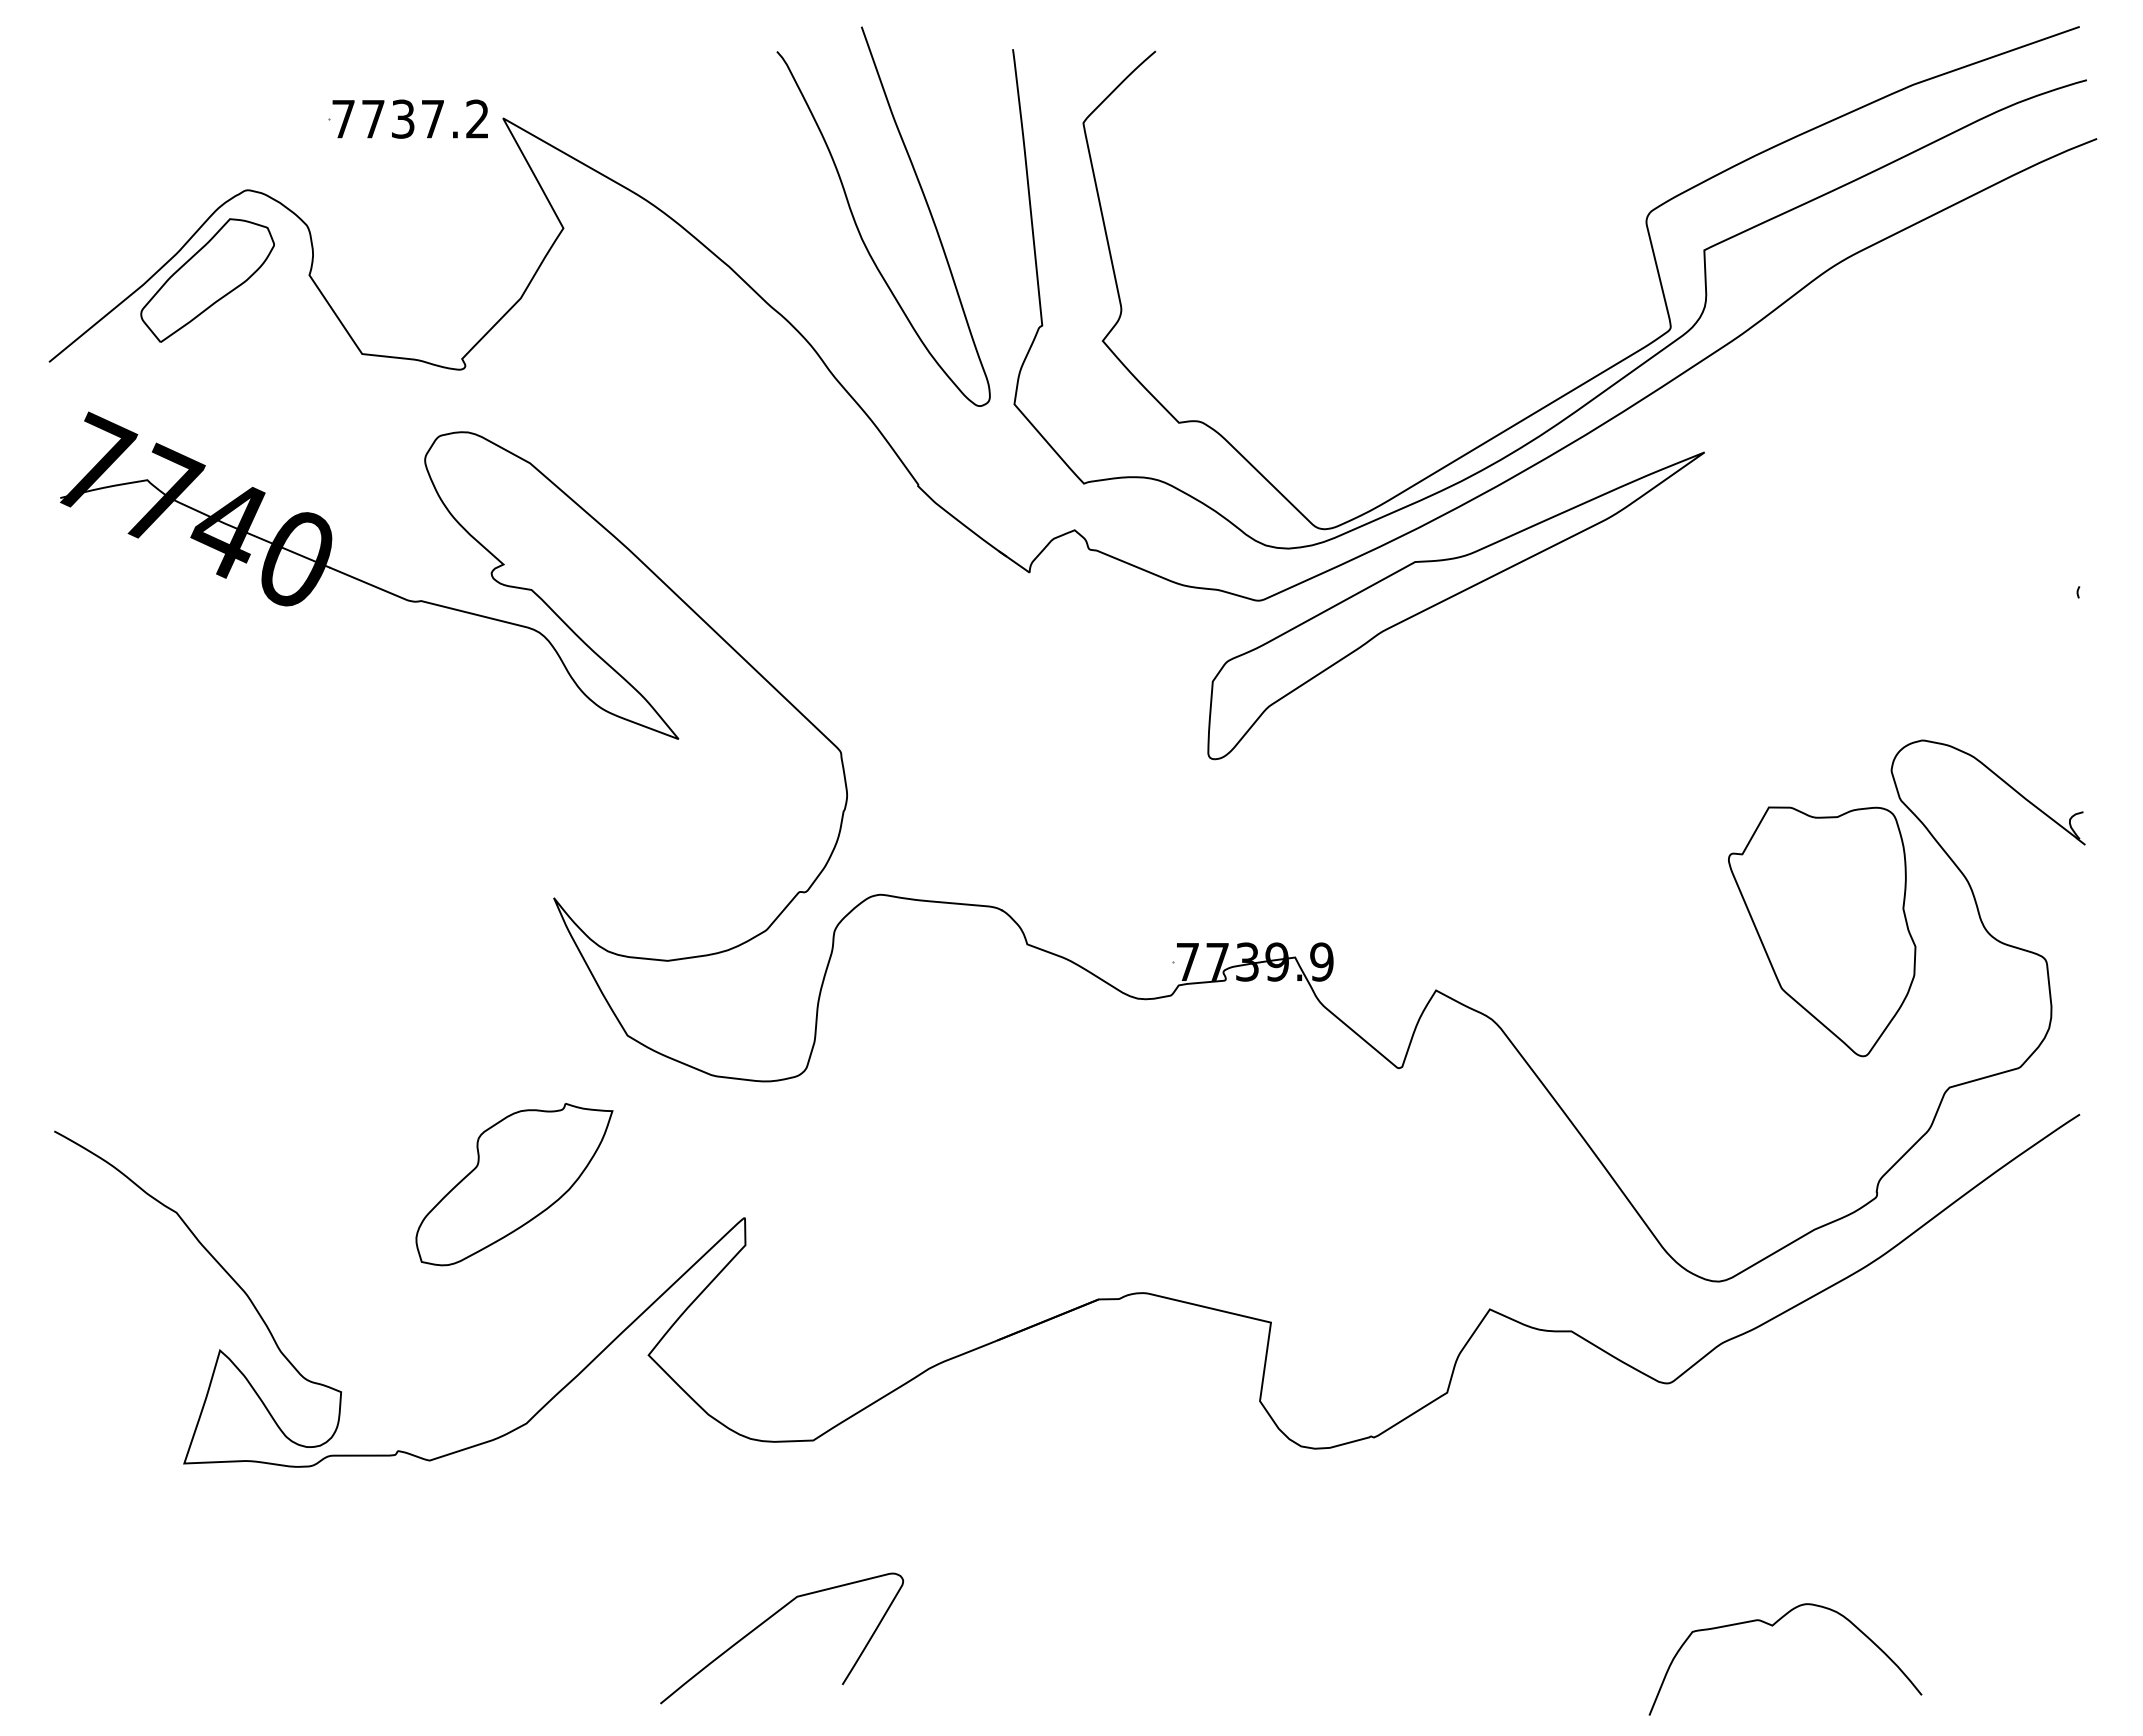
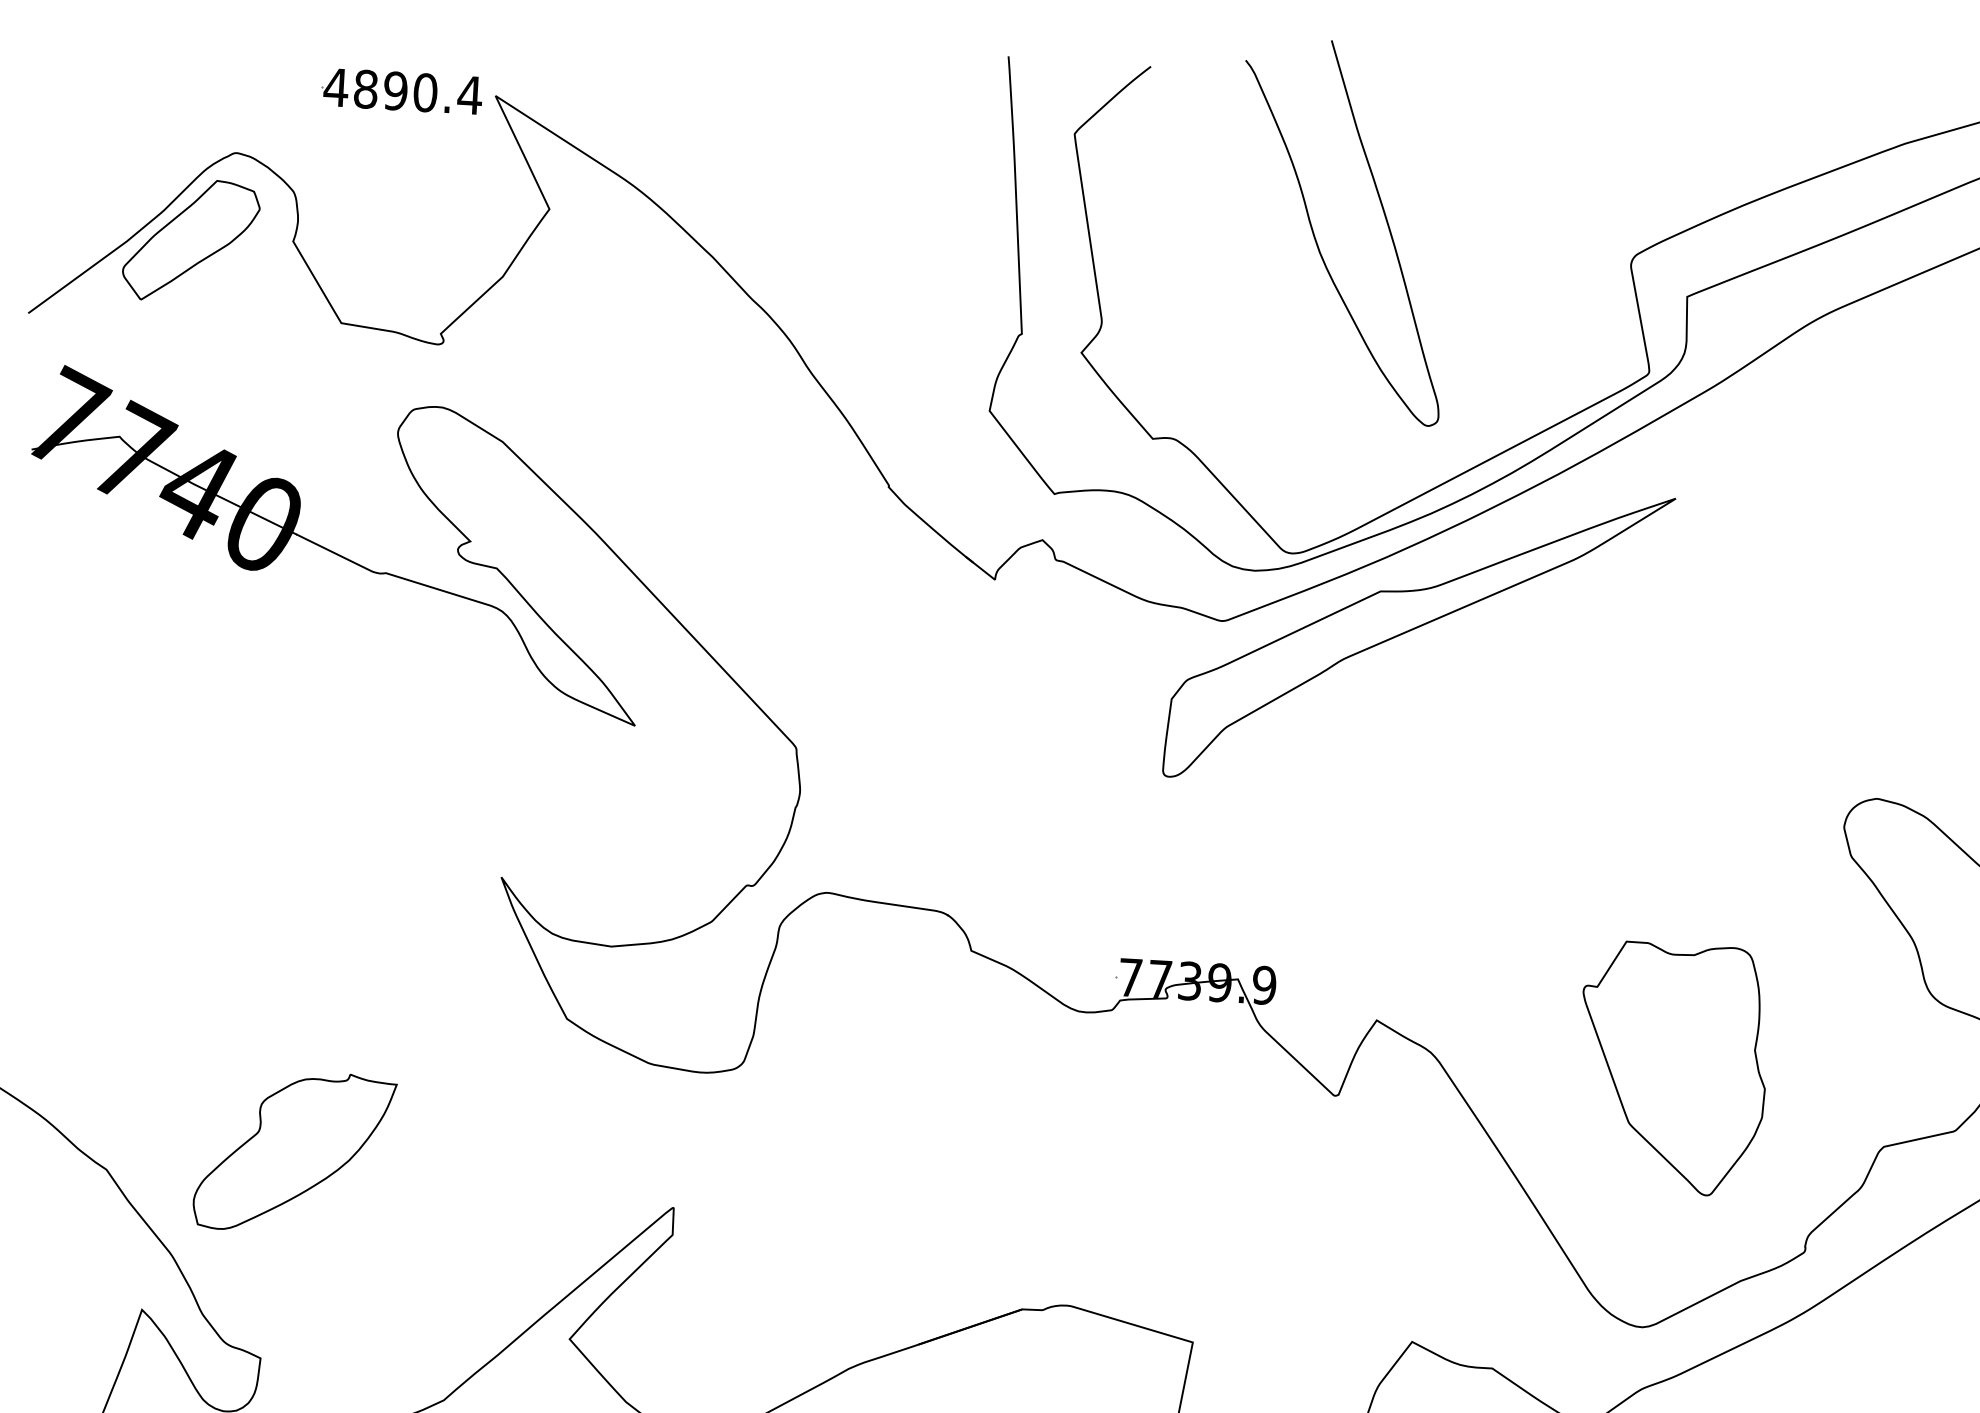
text: (410, 118) -> (403, 90), 7737.2 -> 4890.4
curve: (858, 227) -> (1316, 240), moved
part: (1822, 931) -> (1672, 1068), moved
part: (514, 1184) -> (294, 1152), moved

